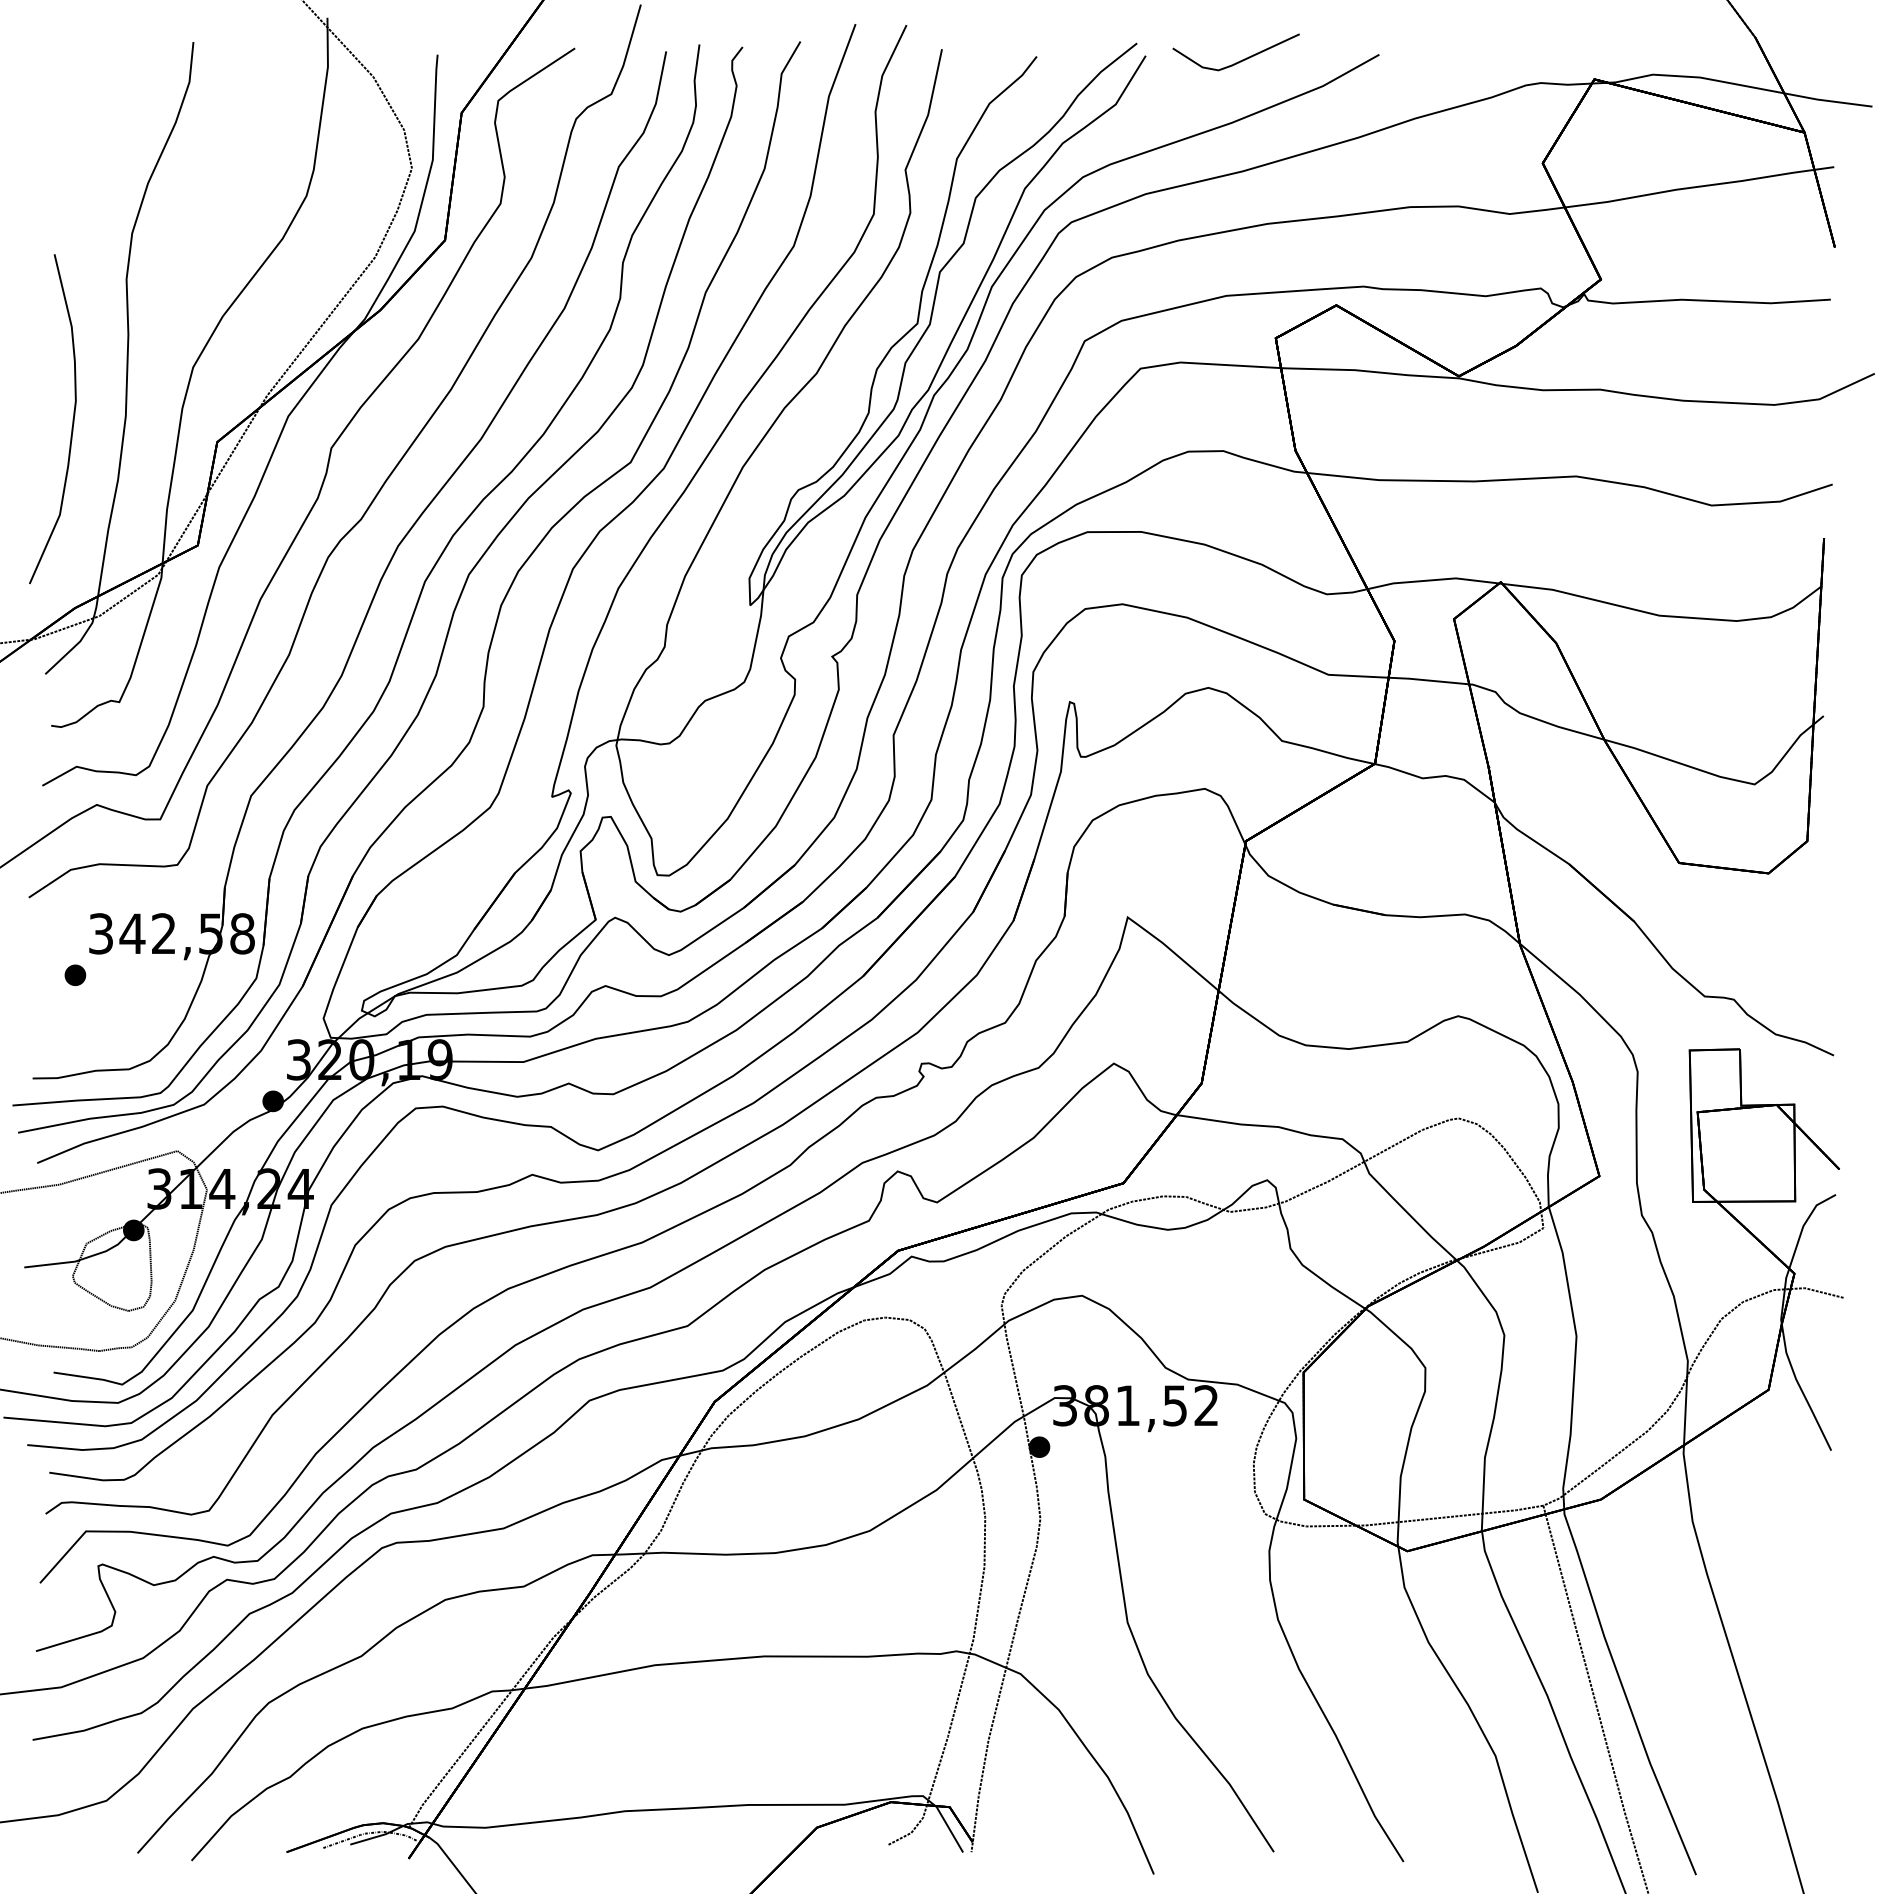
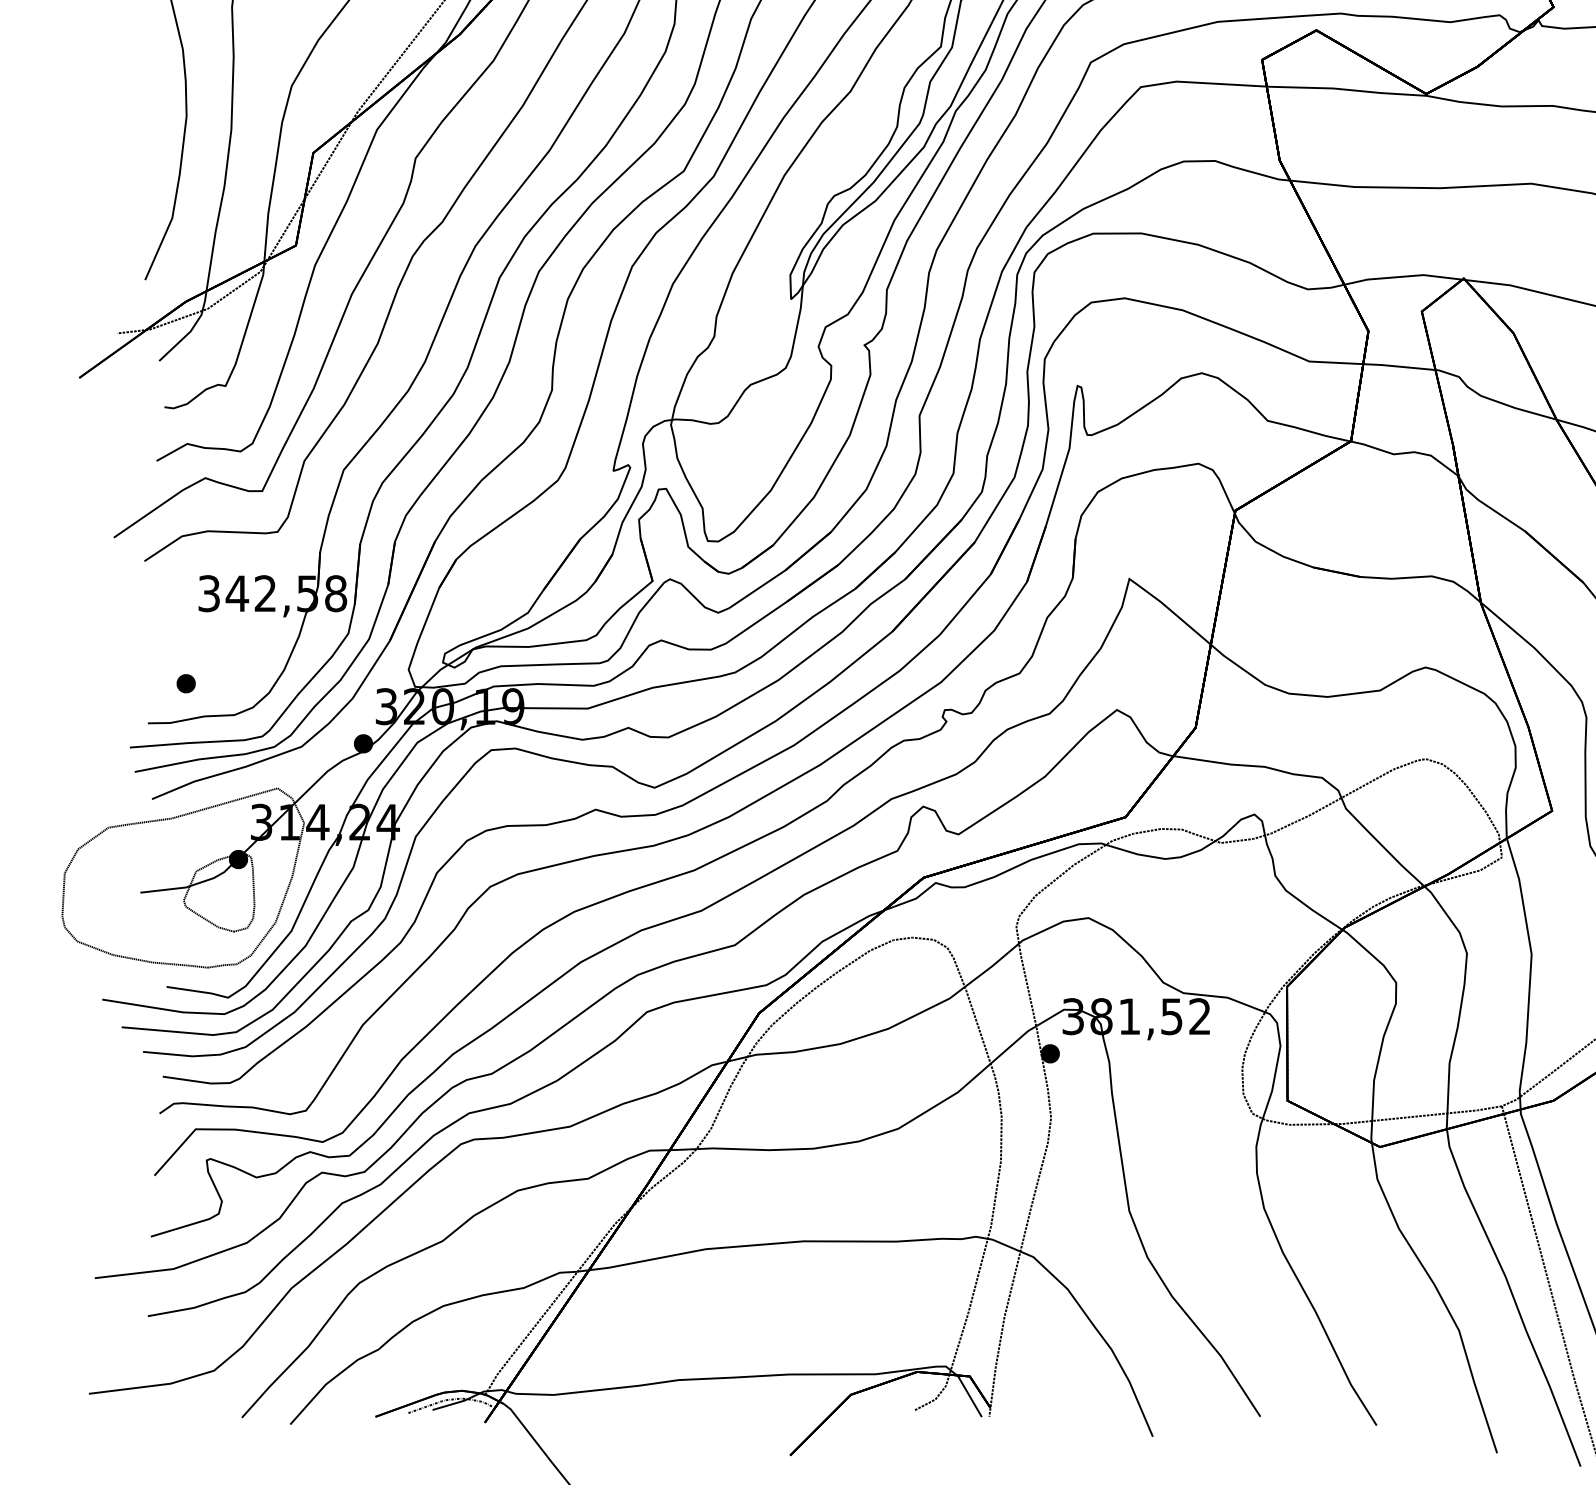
part: (75, 974) -> (186, 683), moved

